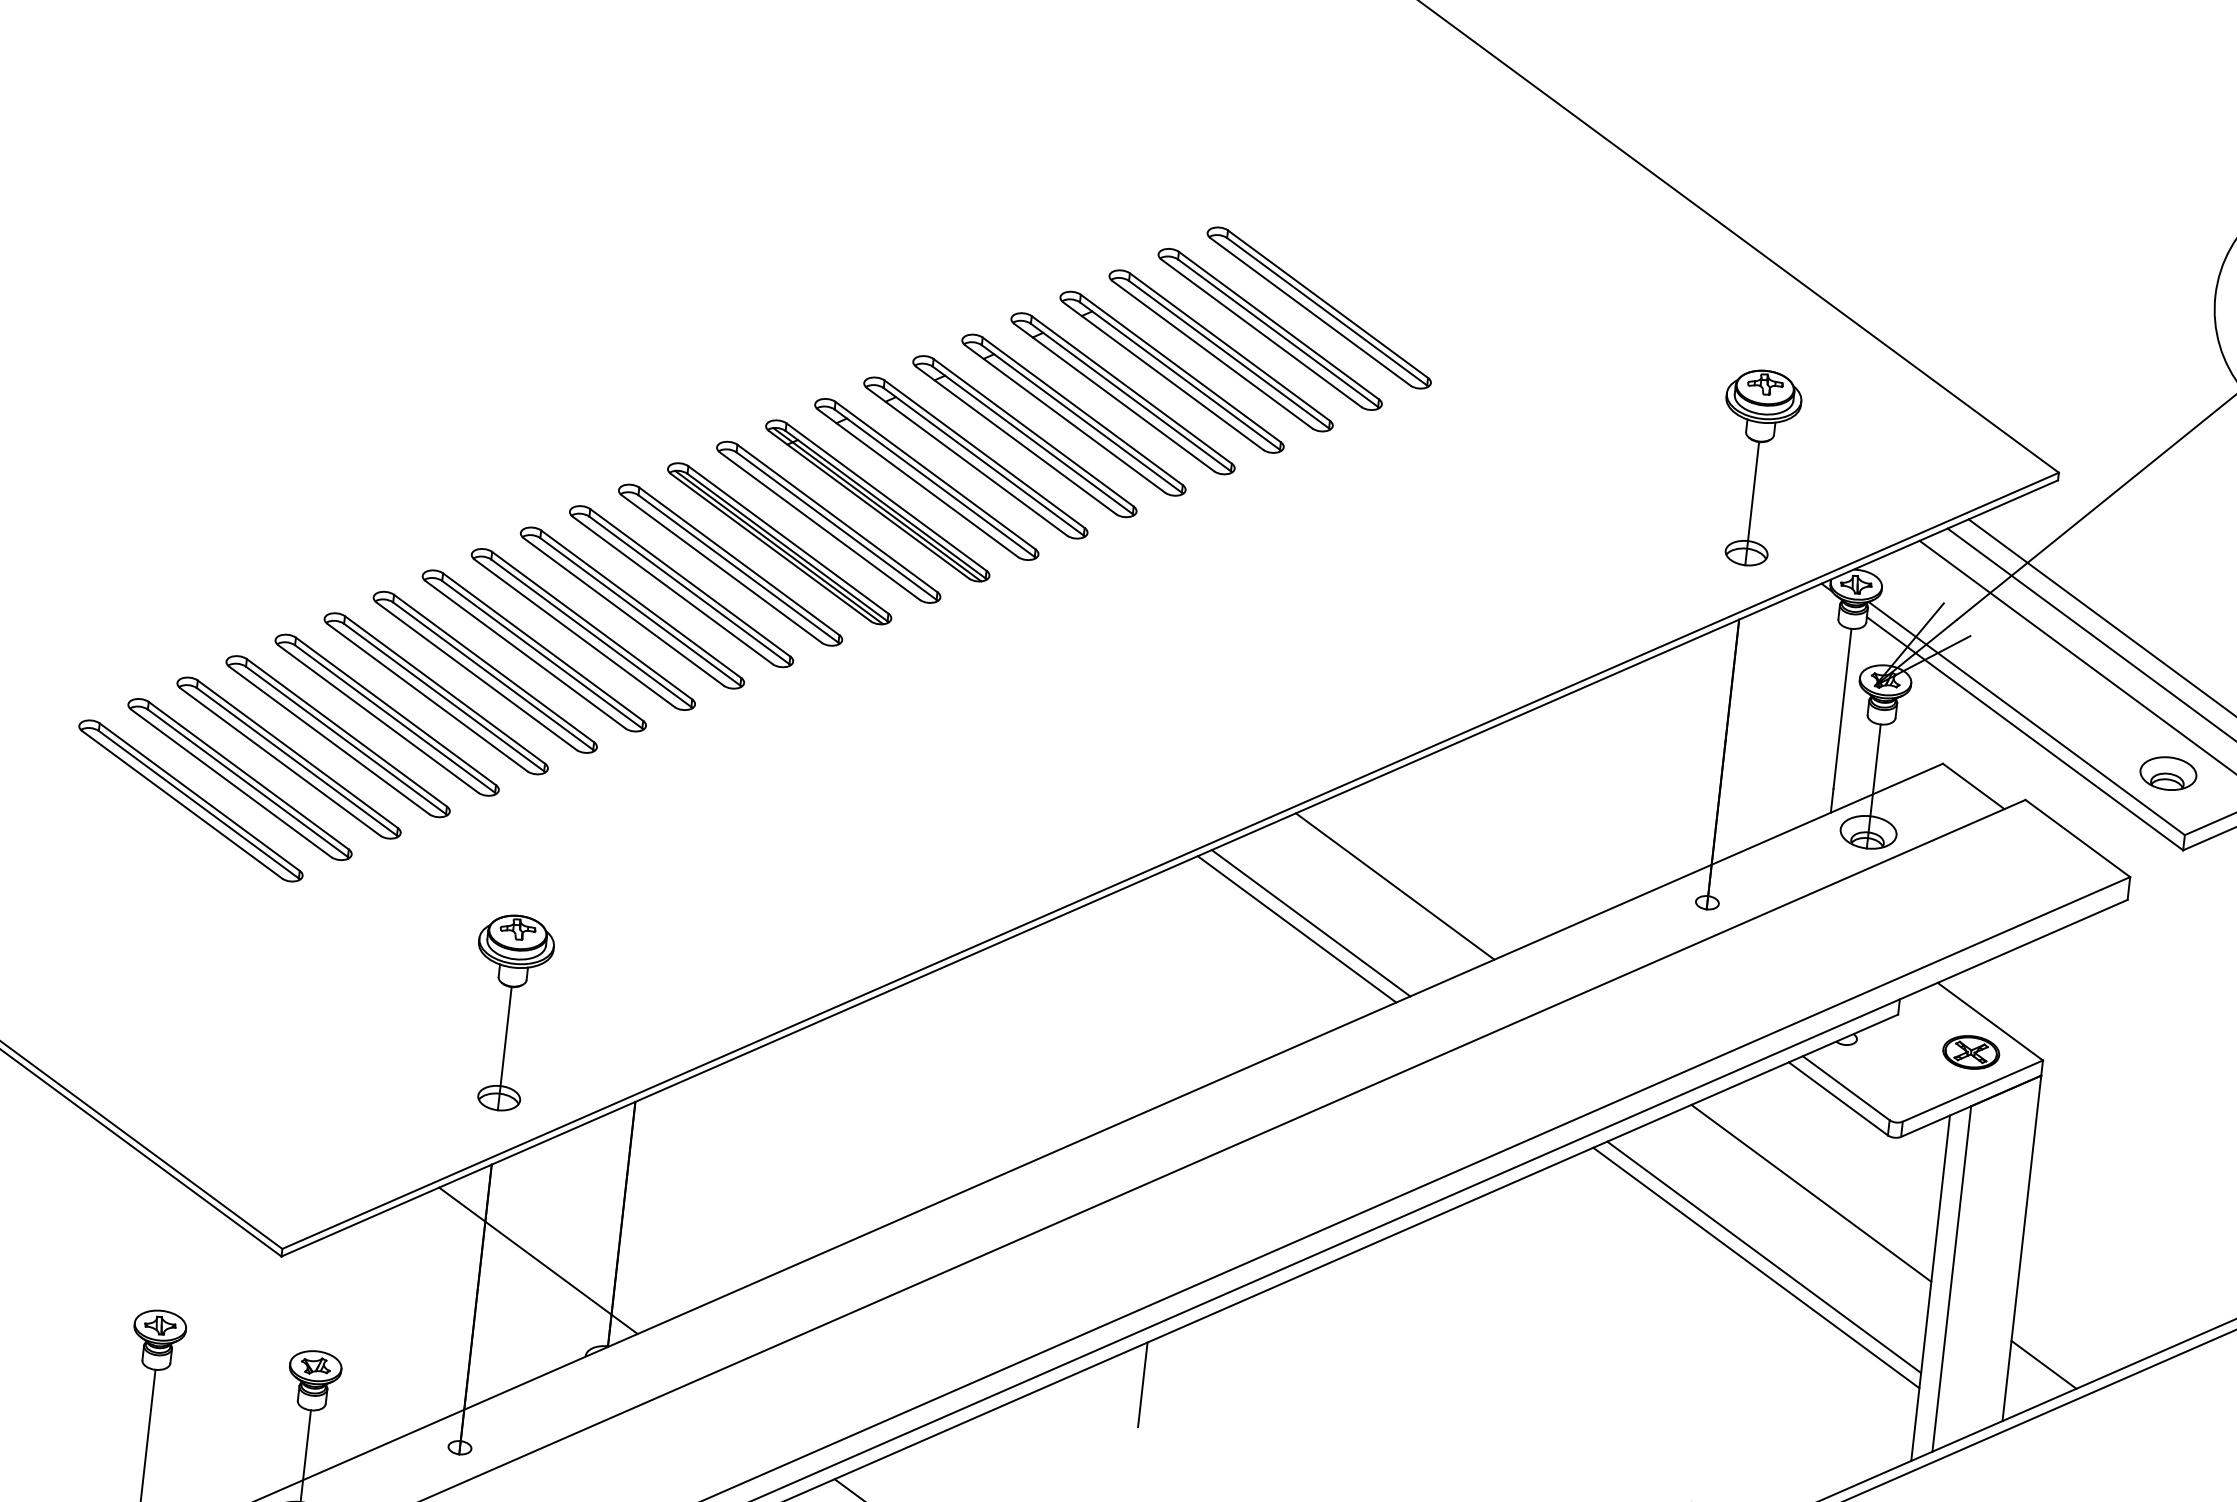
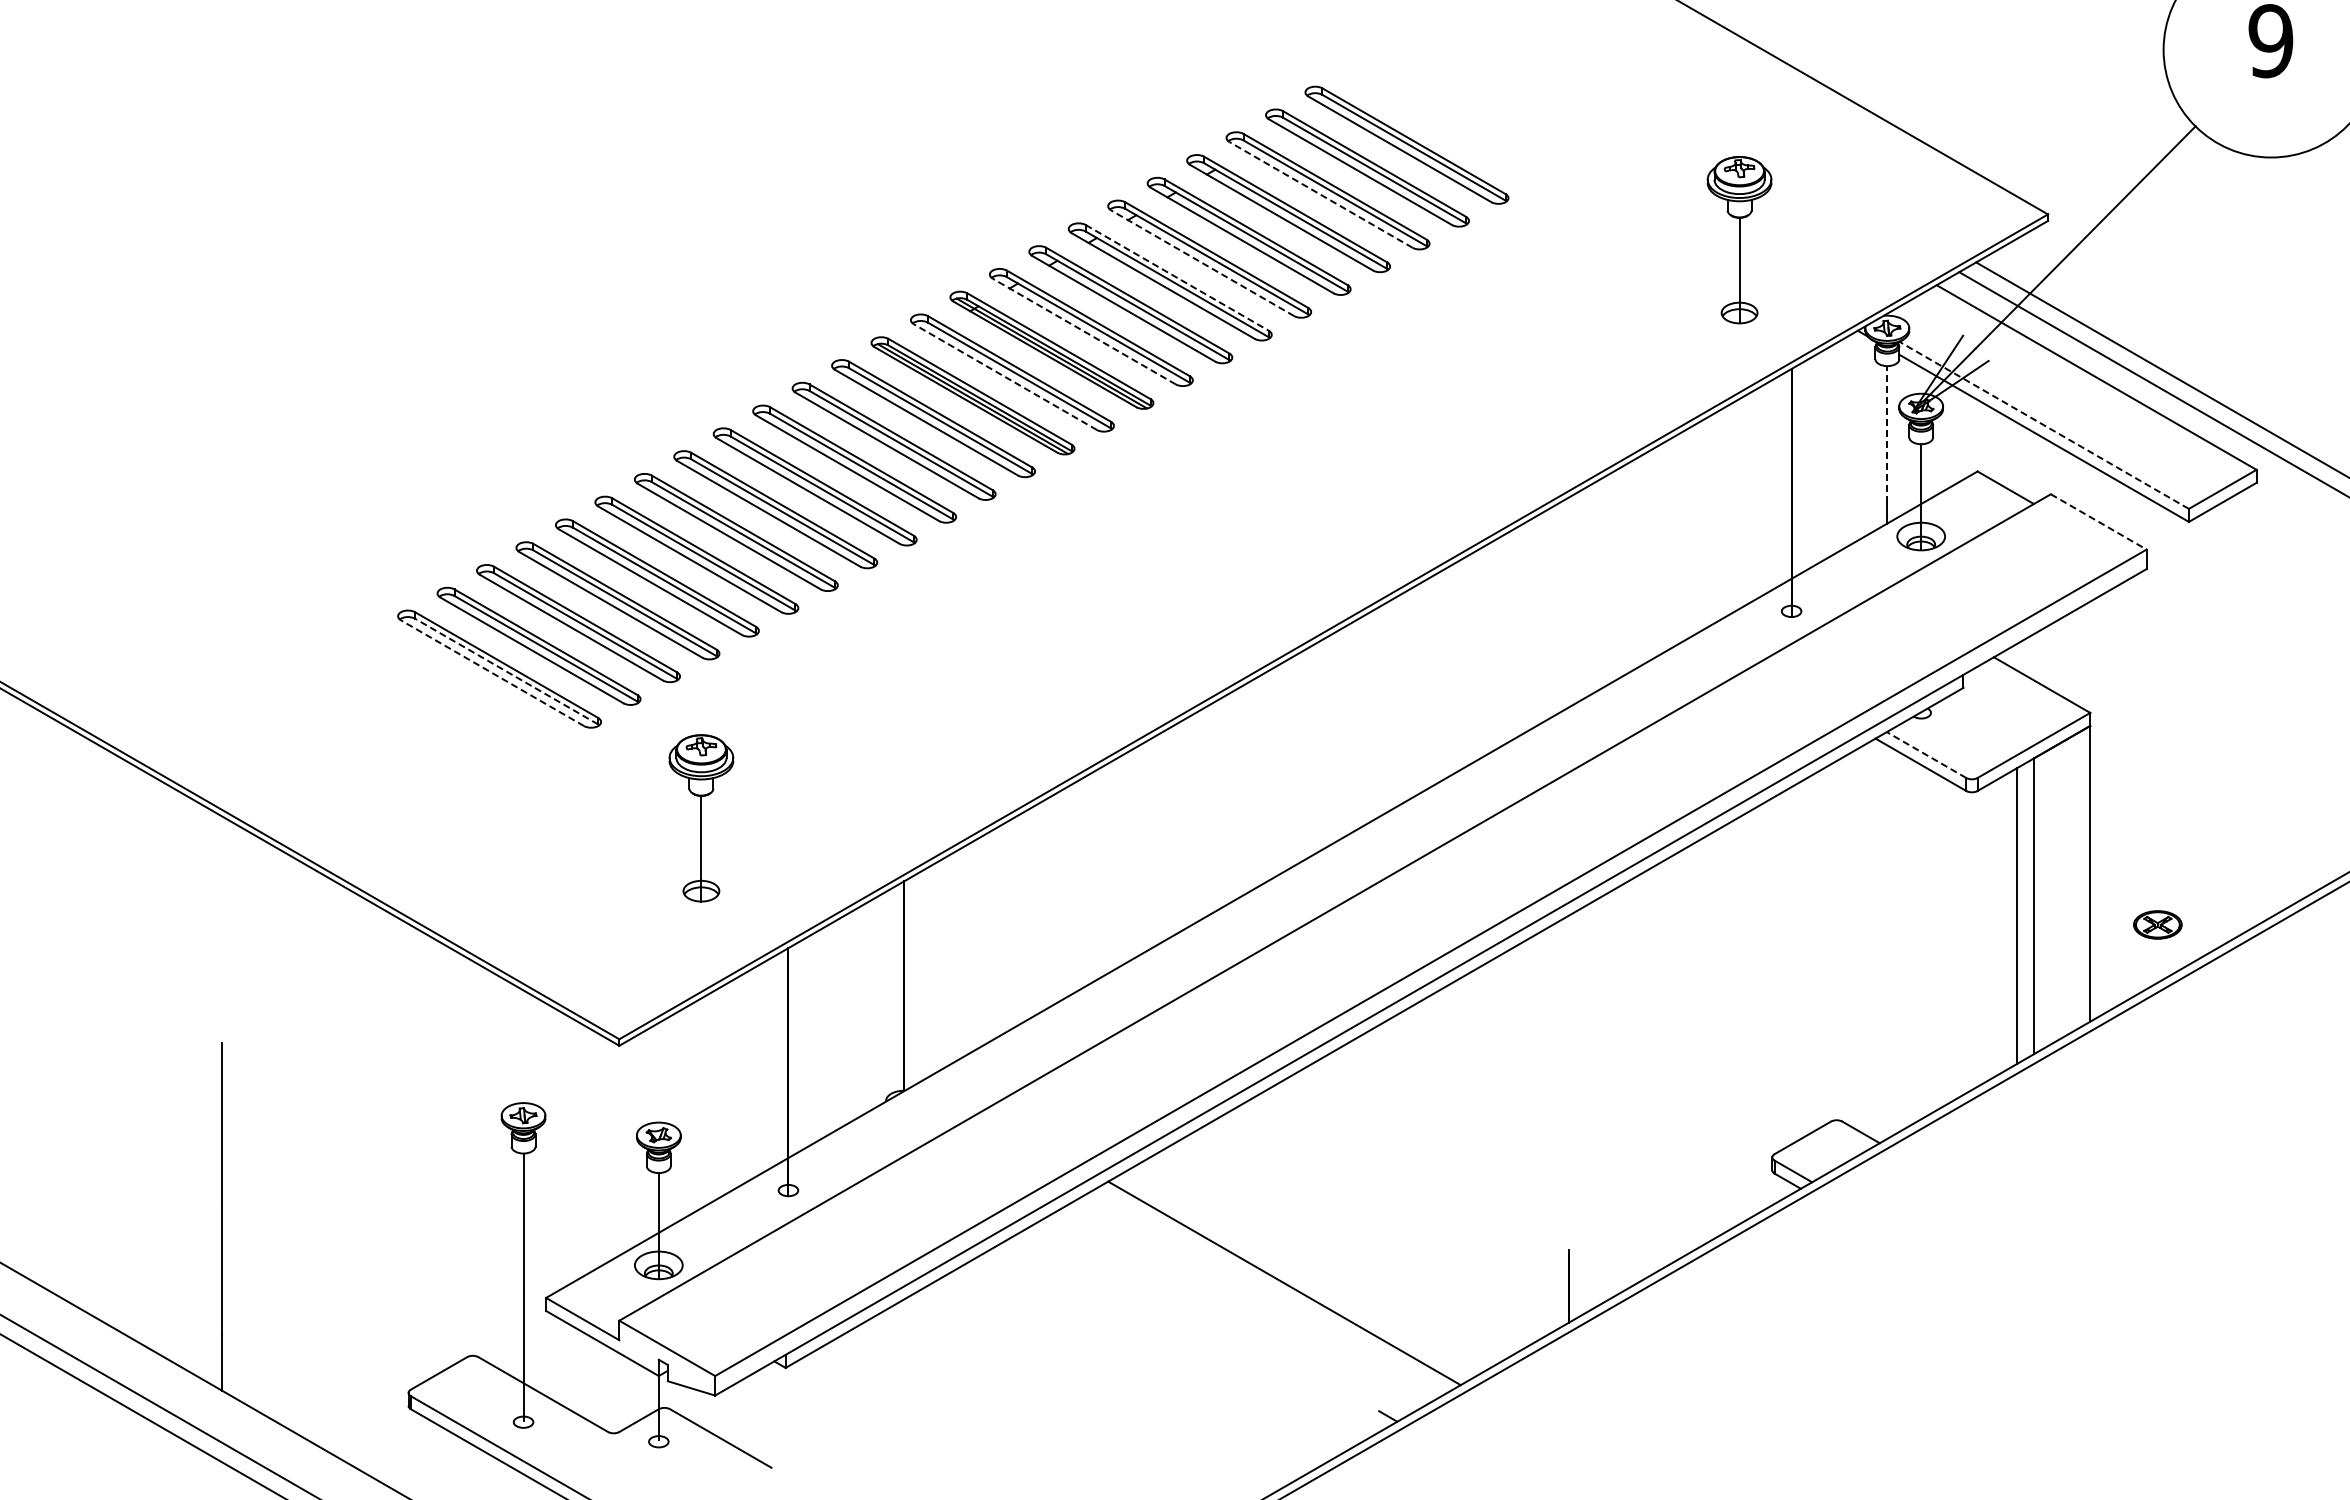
line: (1213, 354) -> (1321, 194), solid -> dashed
line: (1065, 419) -> (1202, 263), solid -> dashed
line: (1033, 432) -> (1177, 277), solid -> dashed
part: (1756, 468) -> (1739, 240), moved
line: (918, 483) -> (1084, 331), solid -> dashed
line: (820, 526) -> (1005, 377), solid -> dashed
line: (1842, 708) -> (1887, 434), solid -> dashed
line: (2025, 718) -> (2043, 425), solid -> dashed
part: (2167, 773) -> (2168, 458), removed
line: (198, 804) -> (506, 671), solid -> dashed
line: (182, 805) -> (492, 673), solid -> dashed
line: (2078, 839) -> (2099, 522), solid -> dashed
line: (1394, 885) -> (1525, 626), removed
line: (1311, 922) -> (1458, 665), removed
line: (1296, 928) -> (1446, 672), removed
part: (508, 1013) -> (701, 818), moved
part: (1970, 1051) -> (2157, 924), moved
line: (1846, 1088) -> (1926, 755), solid -> dashed
line: (1810, 1192) -> (1906, 846), removed
line: (1763, 1256) -> (1872, 905), removed
line: (537, 1260) -> (836, 1024), removed
line: (1756, 1267) -> (1867, 915), removed
line: (2043, 1365) -> (2119, 970), removed
line: (1142, 1384) -> (1359, 1072), removed

